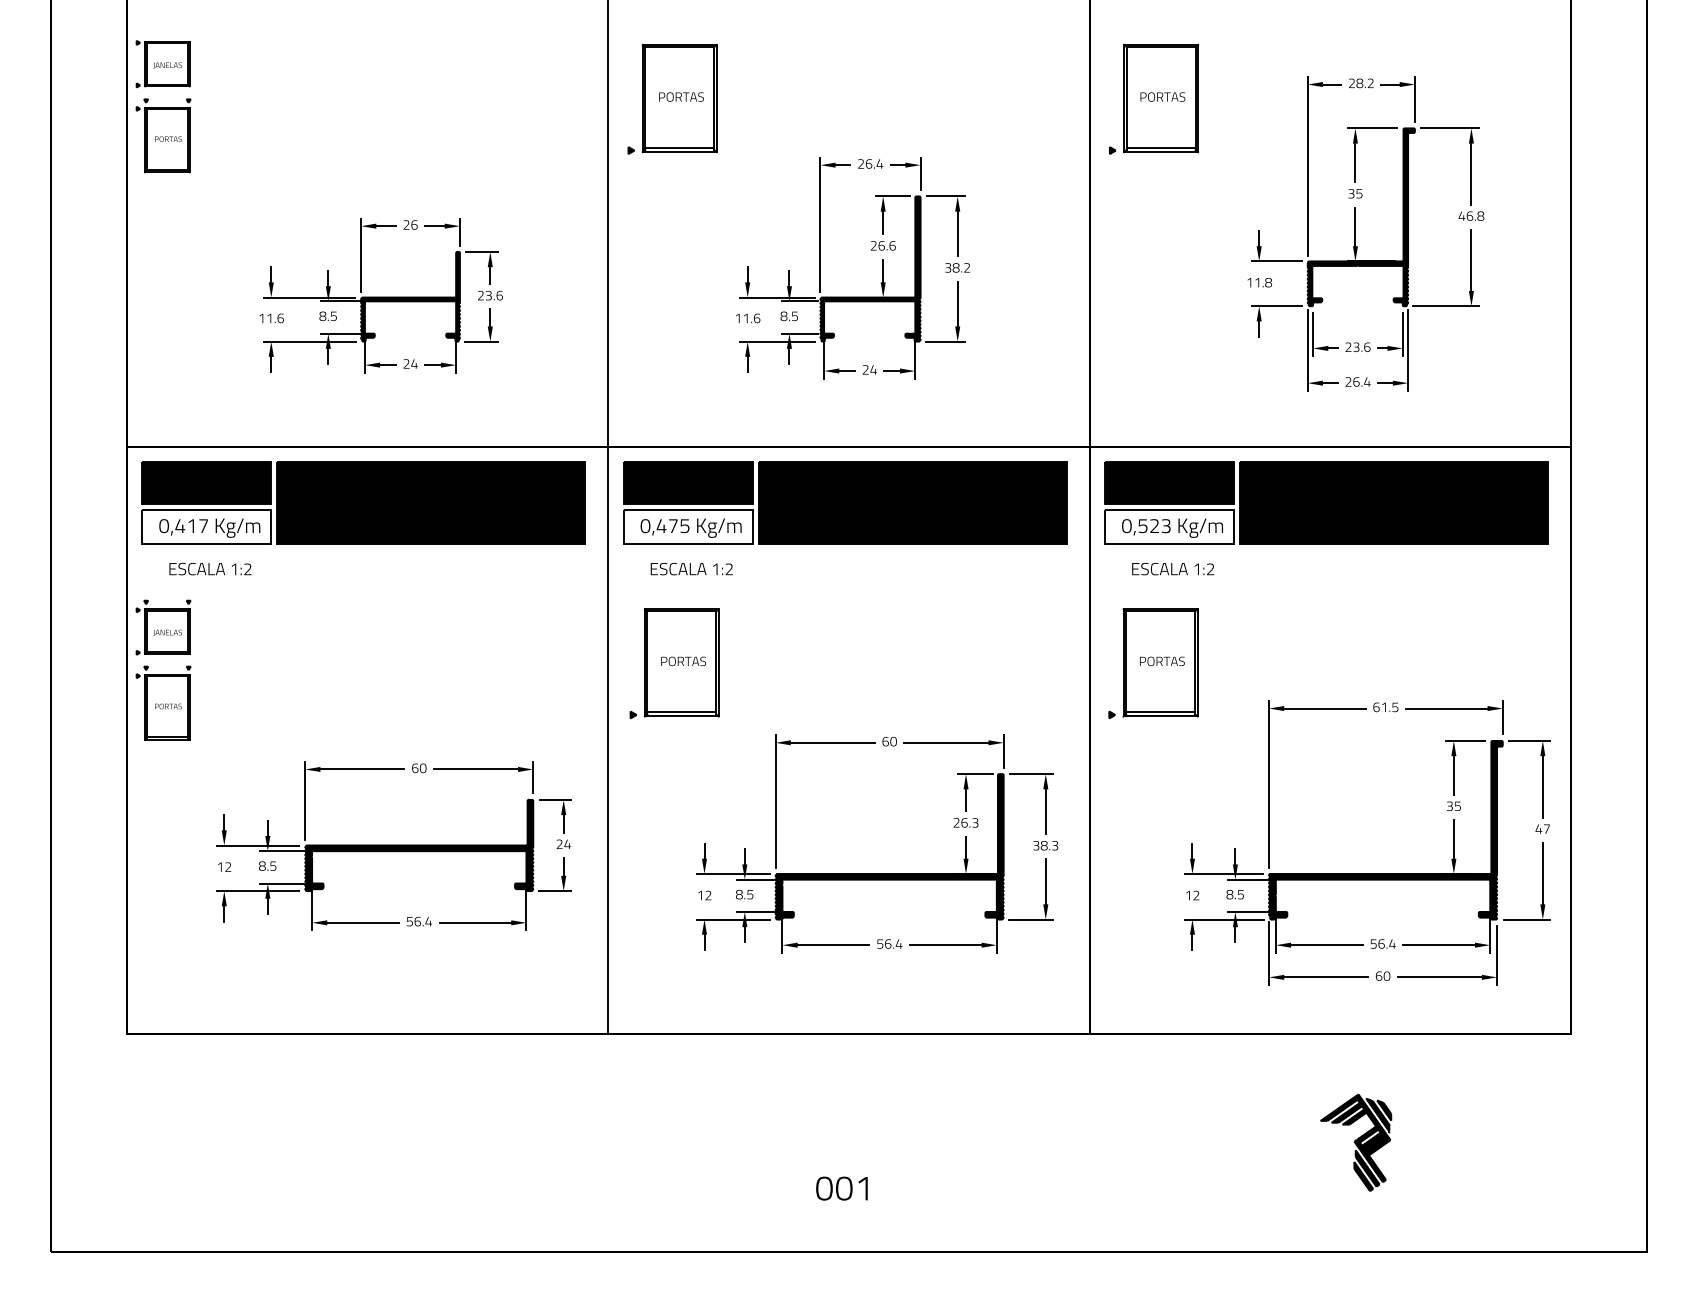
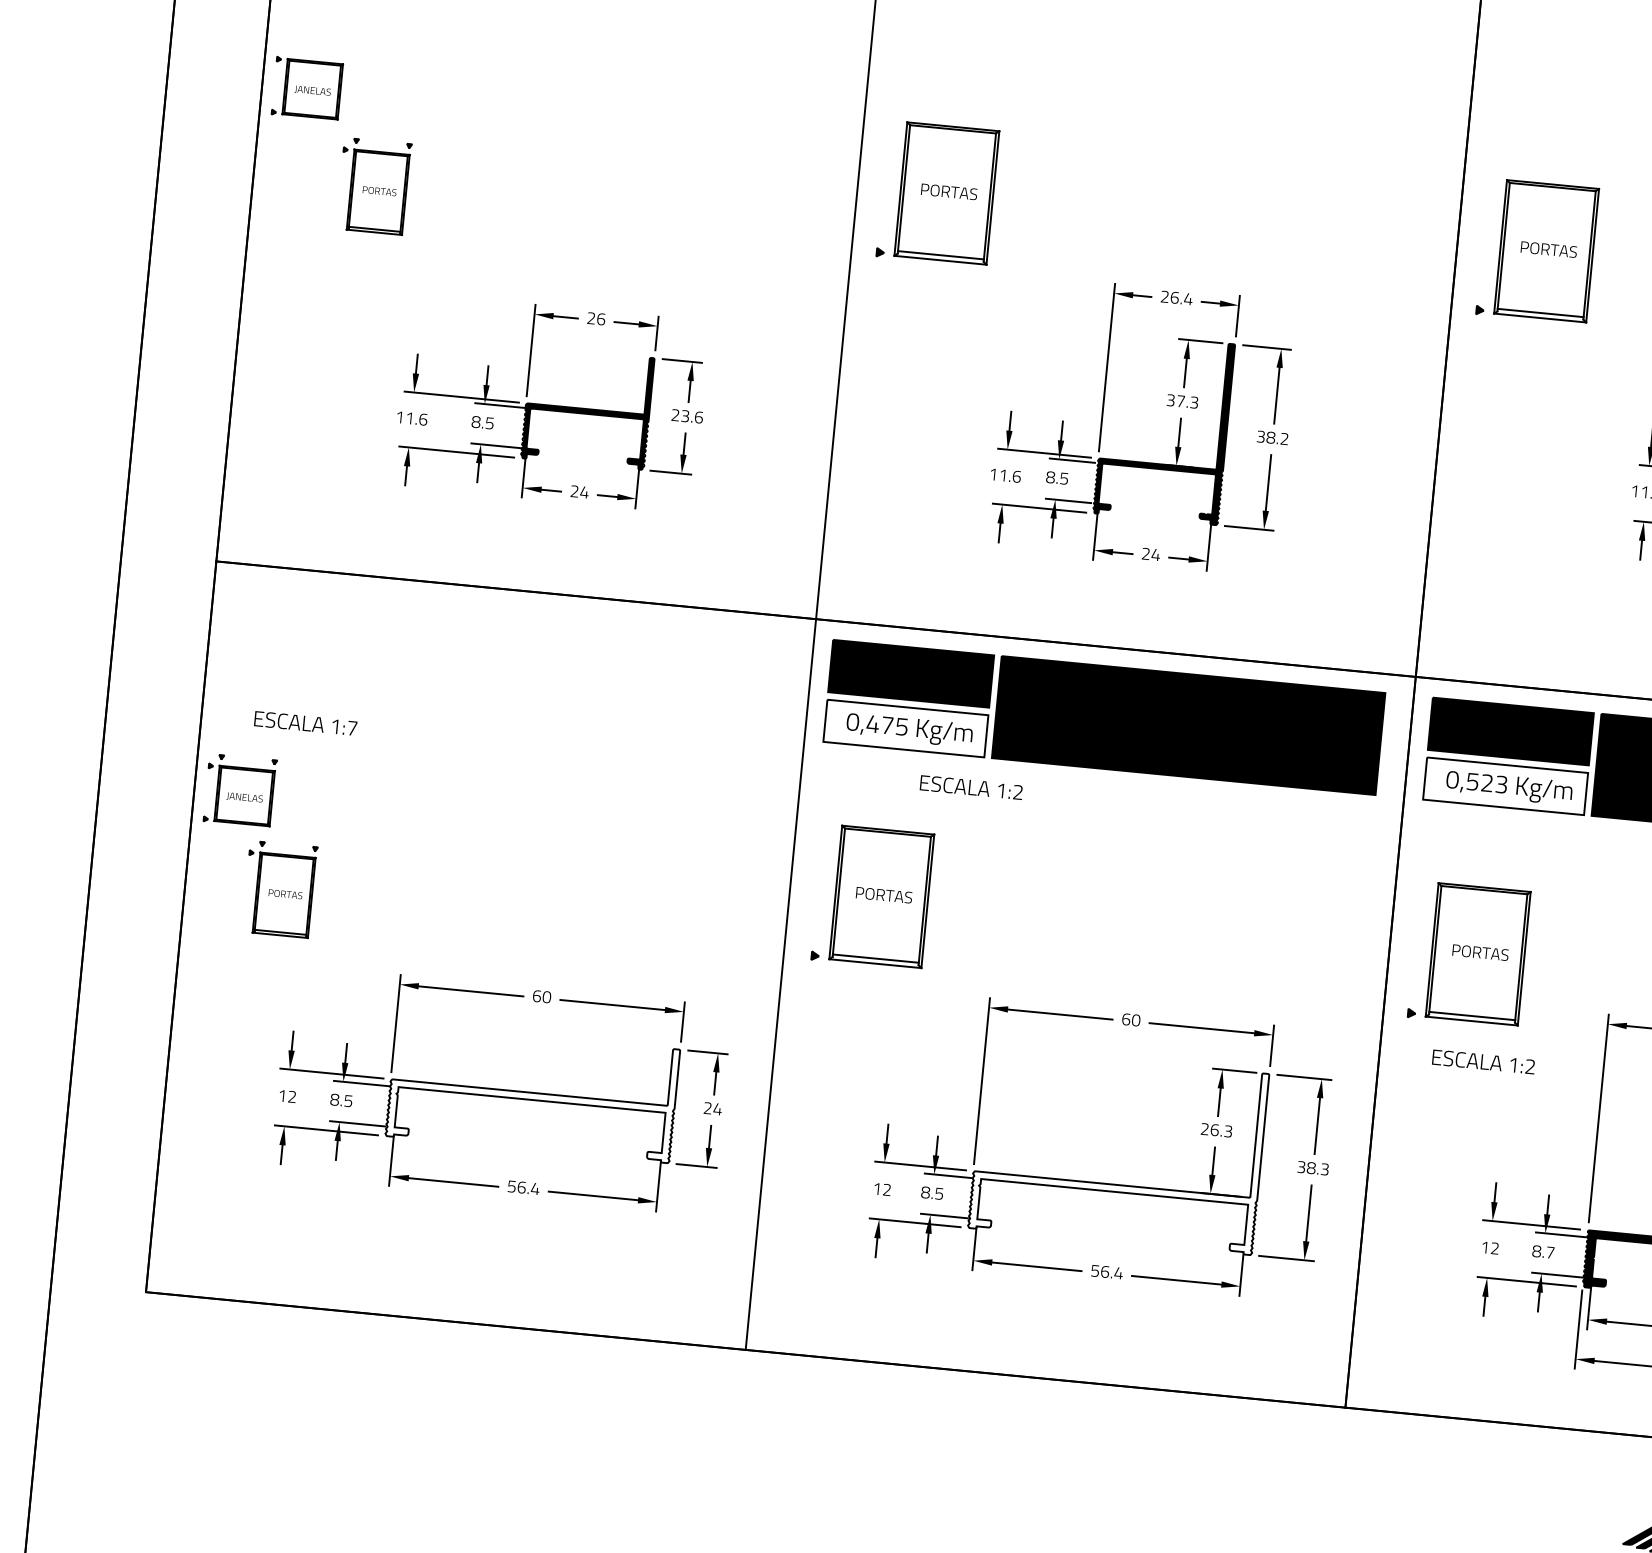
part: (163, 135) -> (373, 186), moved
text: (883, 245) -> (1183, 401), 26.6 -> 37.3
part: (363, 502) -> (504, 658), removed
text: (691, 568) -> (971, 786), moved
text: (1173, 568) -> (1484, 1061), moved
text: (247, 569) -> (351, 728), 1:2 -> 1:7
part: (163, 702) -> (279, 888), moved
fill: (419, 845) -> (533, 1092), removed
fill: (889, 846) -> (1118, 1150), removed
text: (1240, 894) -> (1550, 1252), 8.5 -> 8.7

